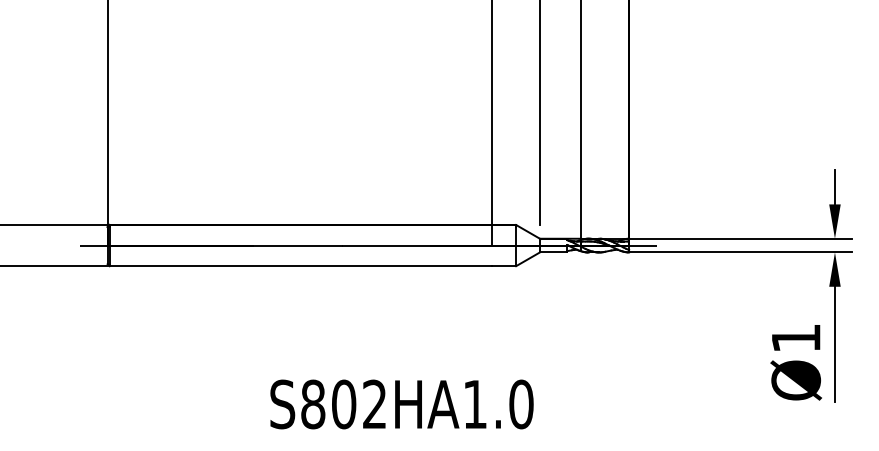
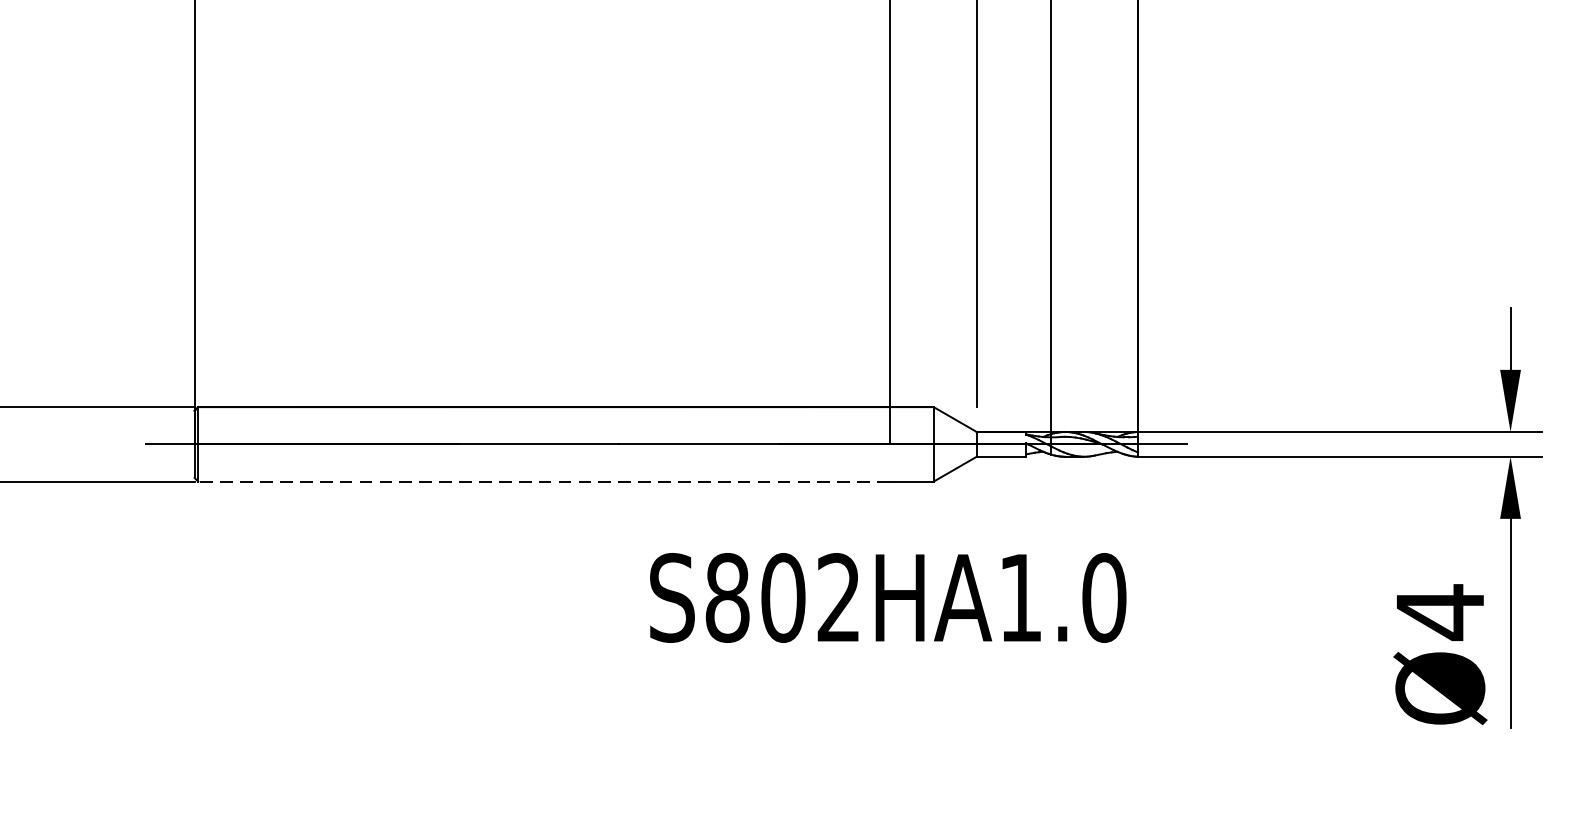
line: (300, 266) -> (543, 482), solid -> dashed
text: (796, 338) -> (1440, 612), Ø1 -> Ø4
text: (401, 404) -> (887, 597), moved

